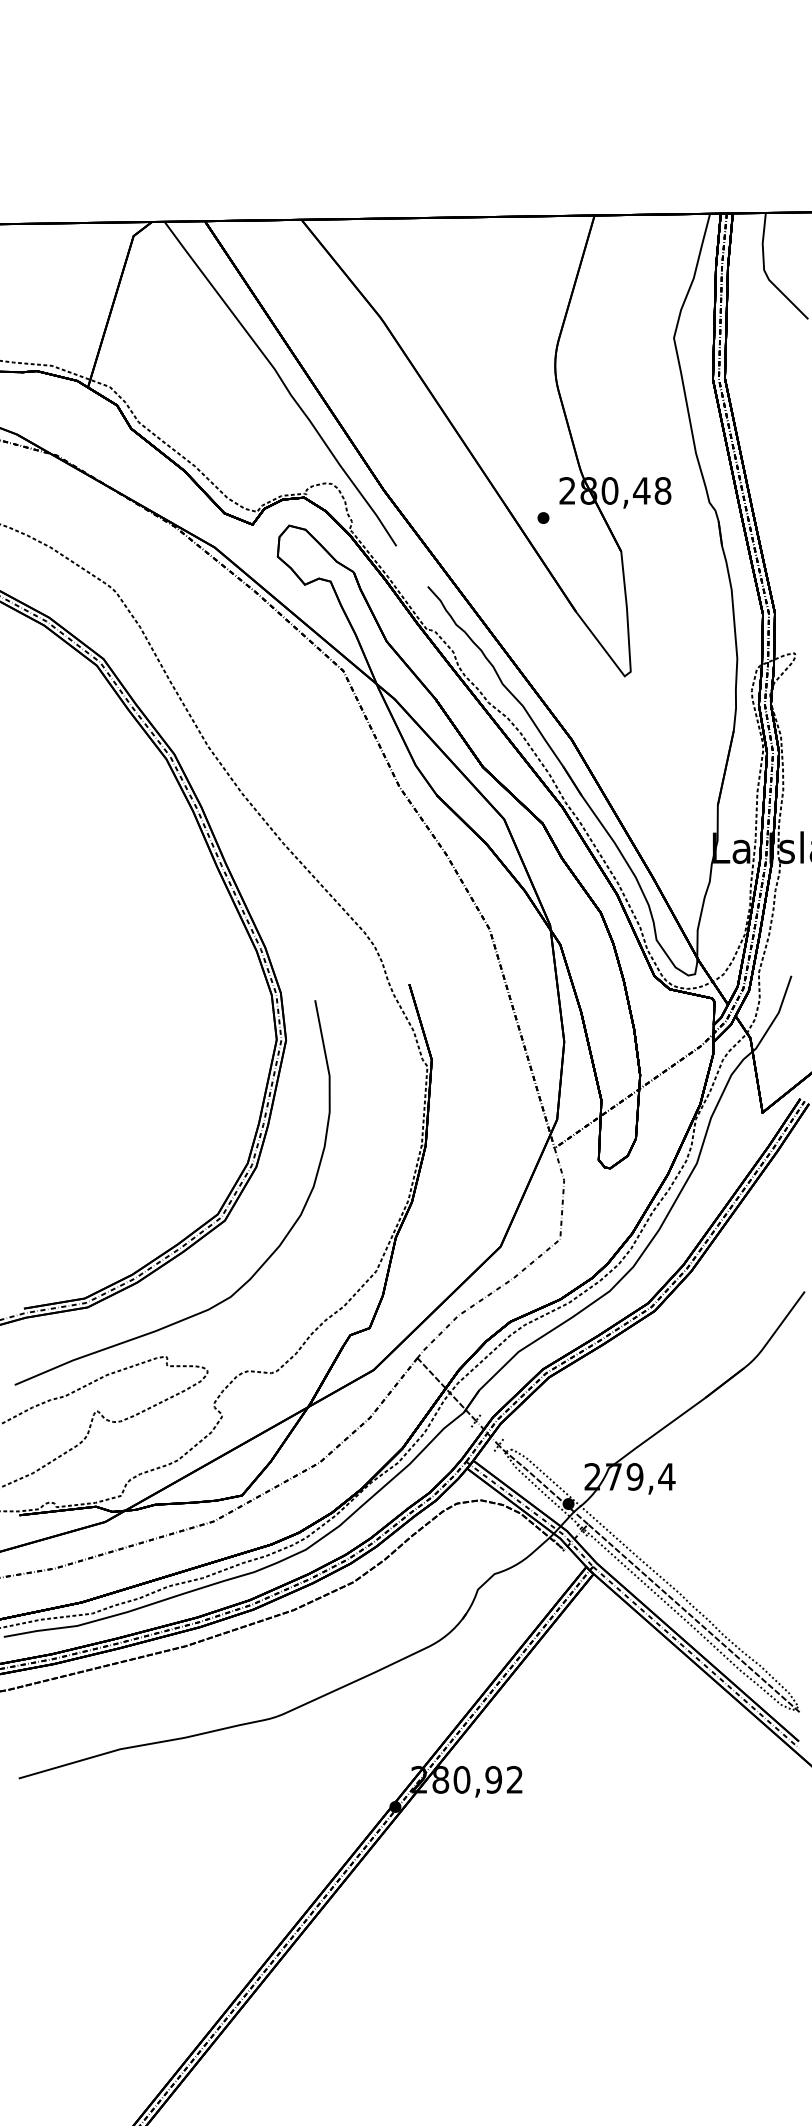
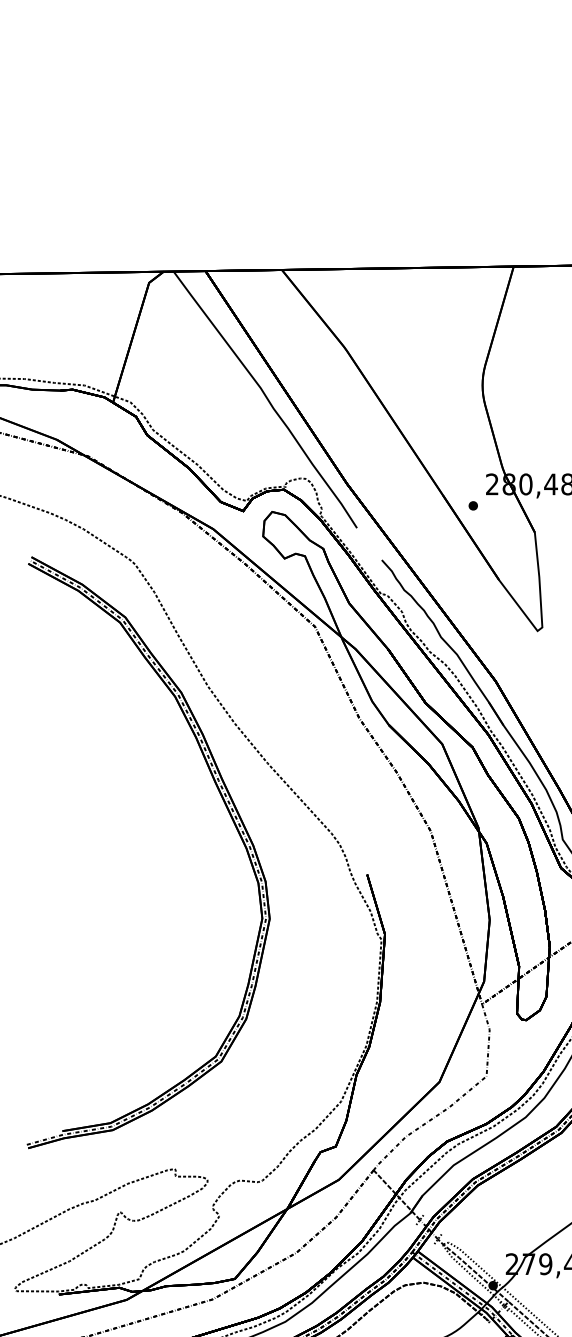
curve: (261, 1264) -> (250, 1096), removed

